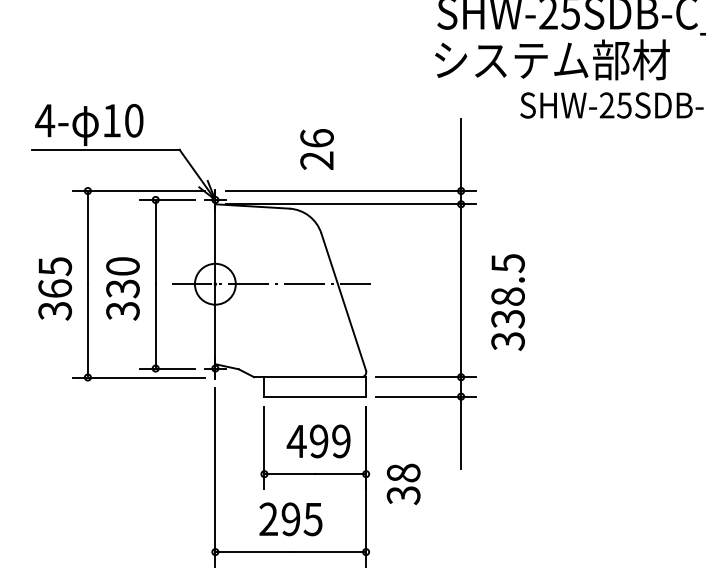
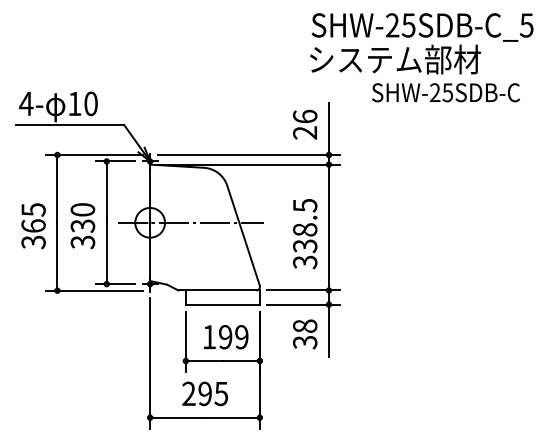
text: (317, 149) -> (305, 124), moved
text: (508, 303) -> (305, 234), moved
text: (296, 441) -> (209, 337), 499 -> 199
text: (404, 484) -> (305, 334), moved

